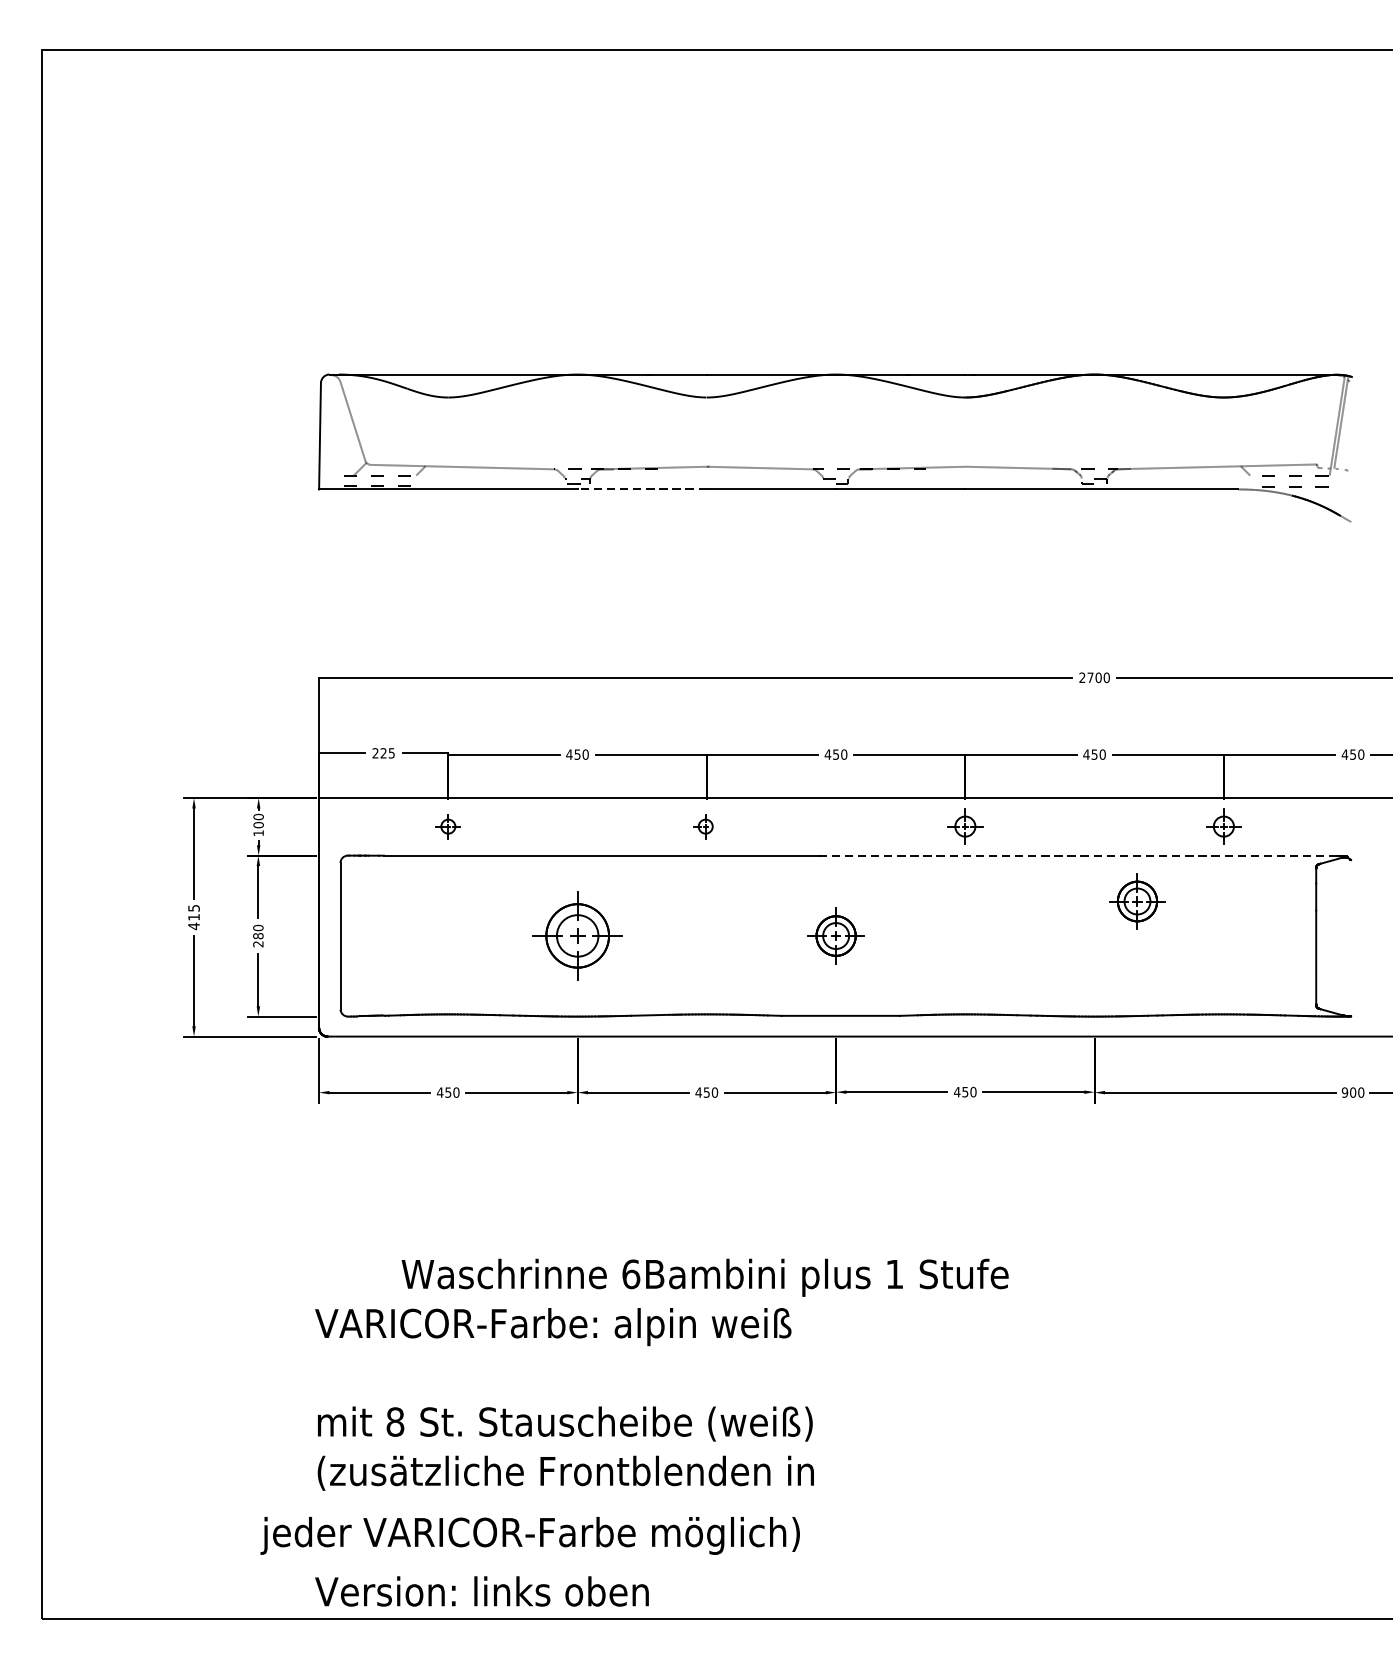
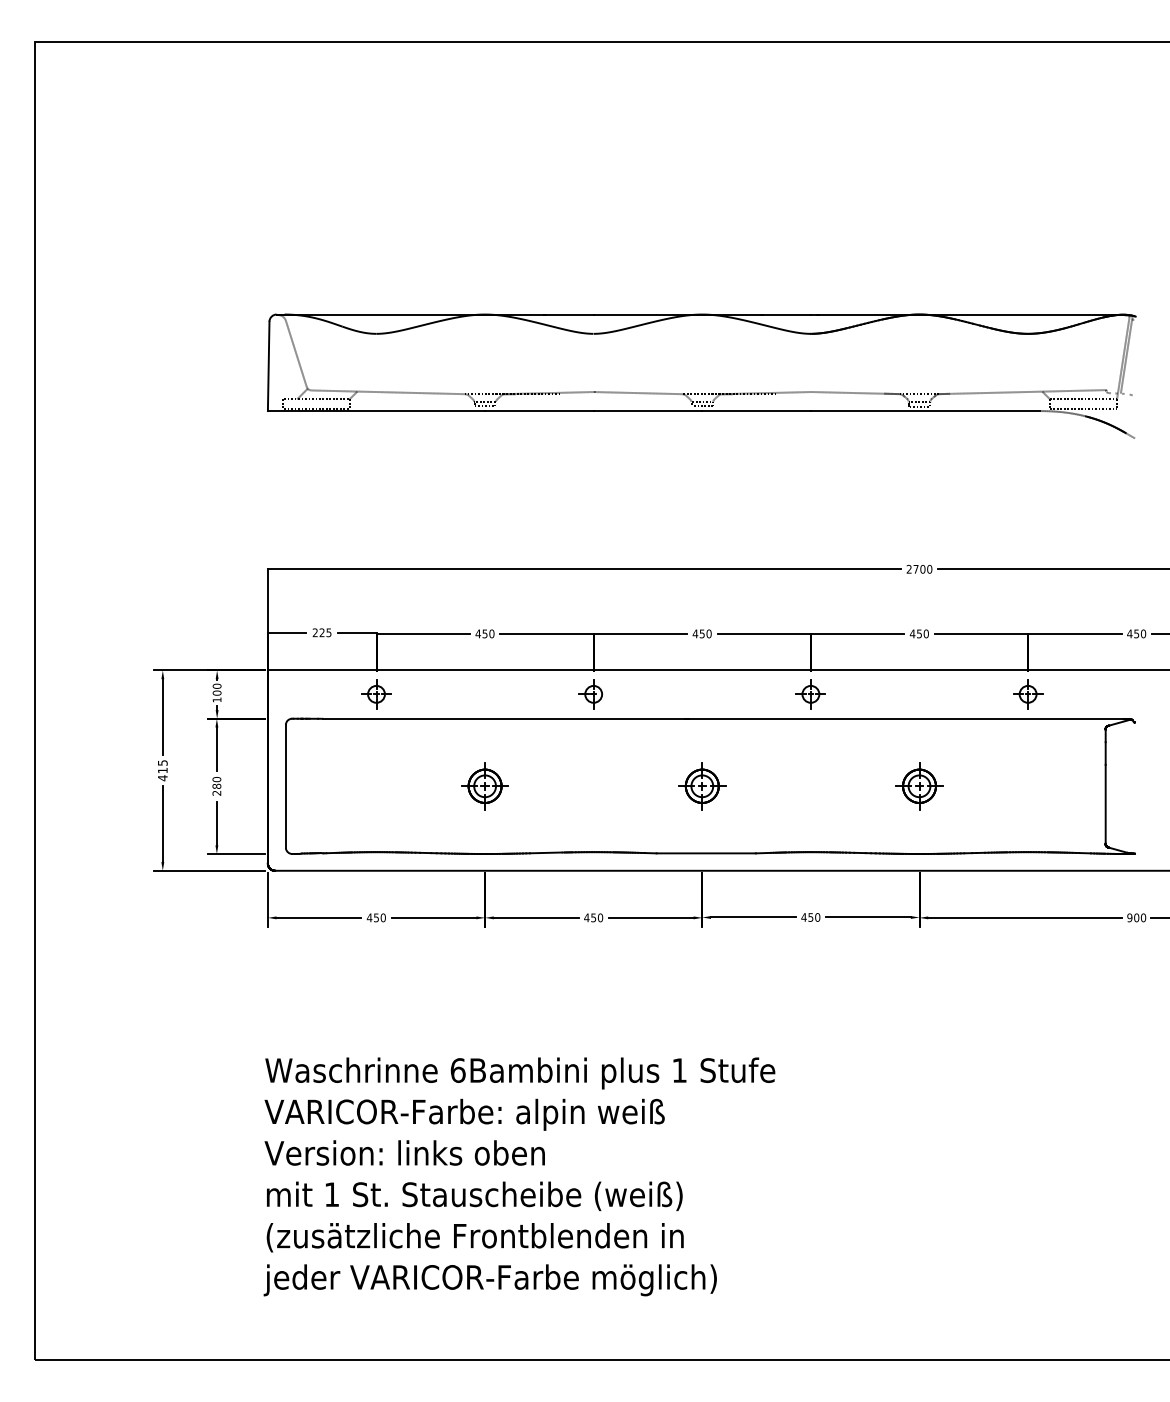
line: (641, 489) -> (538, 411), dashed -> solid
part: (448, 826) -> (376, 694), size x1.43
part: (703, 826) -> (590, 694), size x1.43
line: (1075, 855) -> (903, 718), dashed -> solid
part: (1137, 901) -> (919, 786), moved
part: (576, 936) -> (484, 786), size x0.62
text: (705, 1277) -> (520, 1073), moved
text: (394, 1421) -> (331, 1194), 8 -> 1
text: (529, 1536) -> (489, 1280), moved
text: (481, 1590) -> (404, 1152), moved

